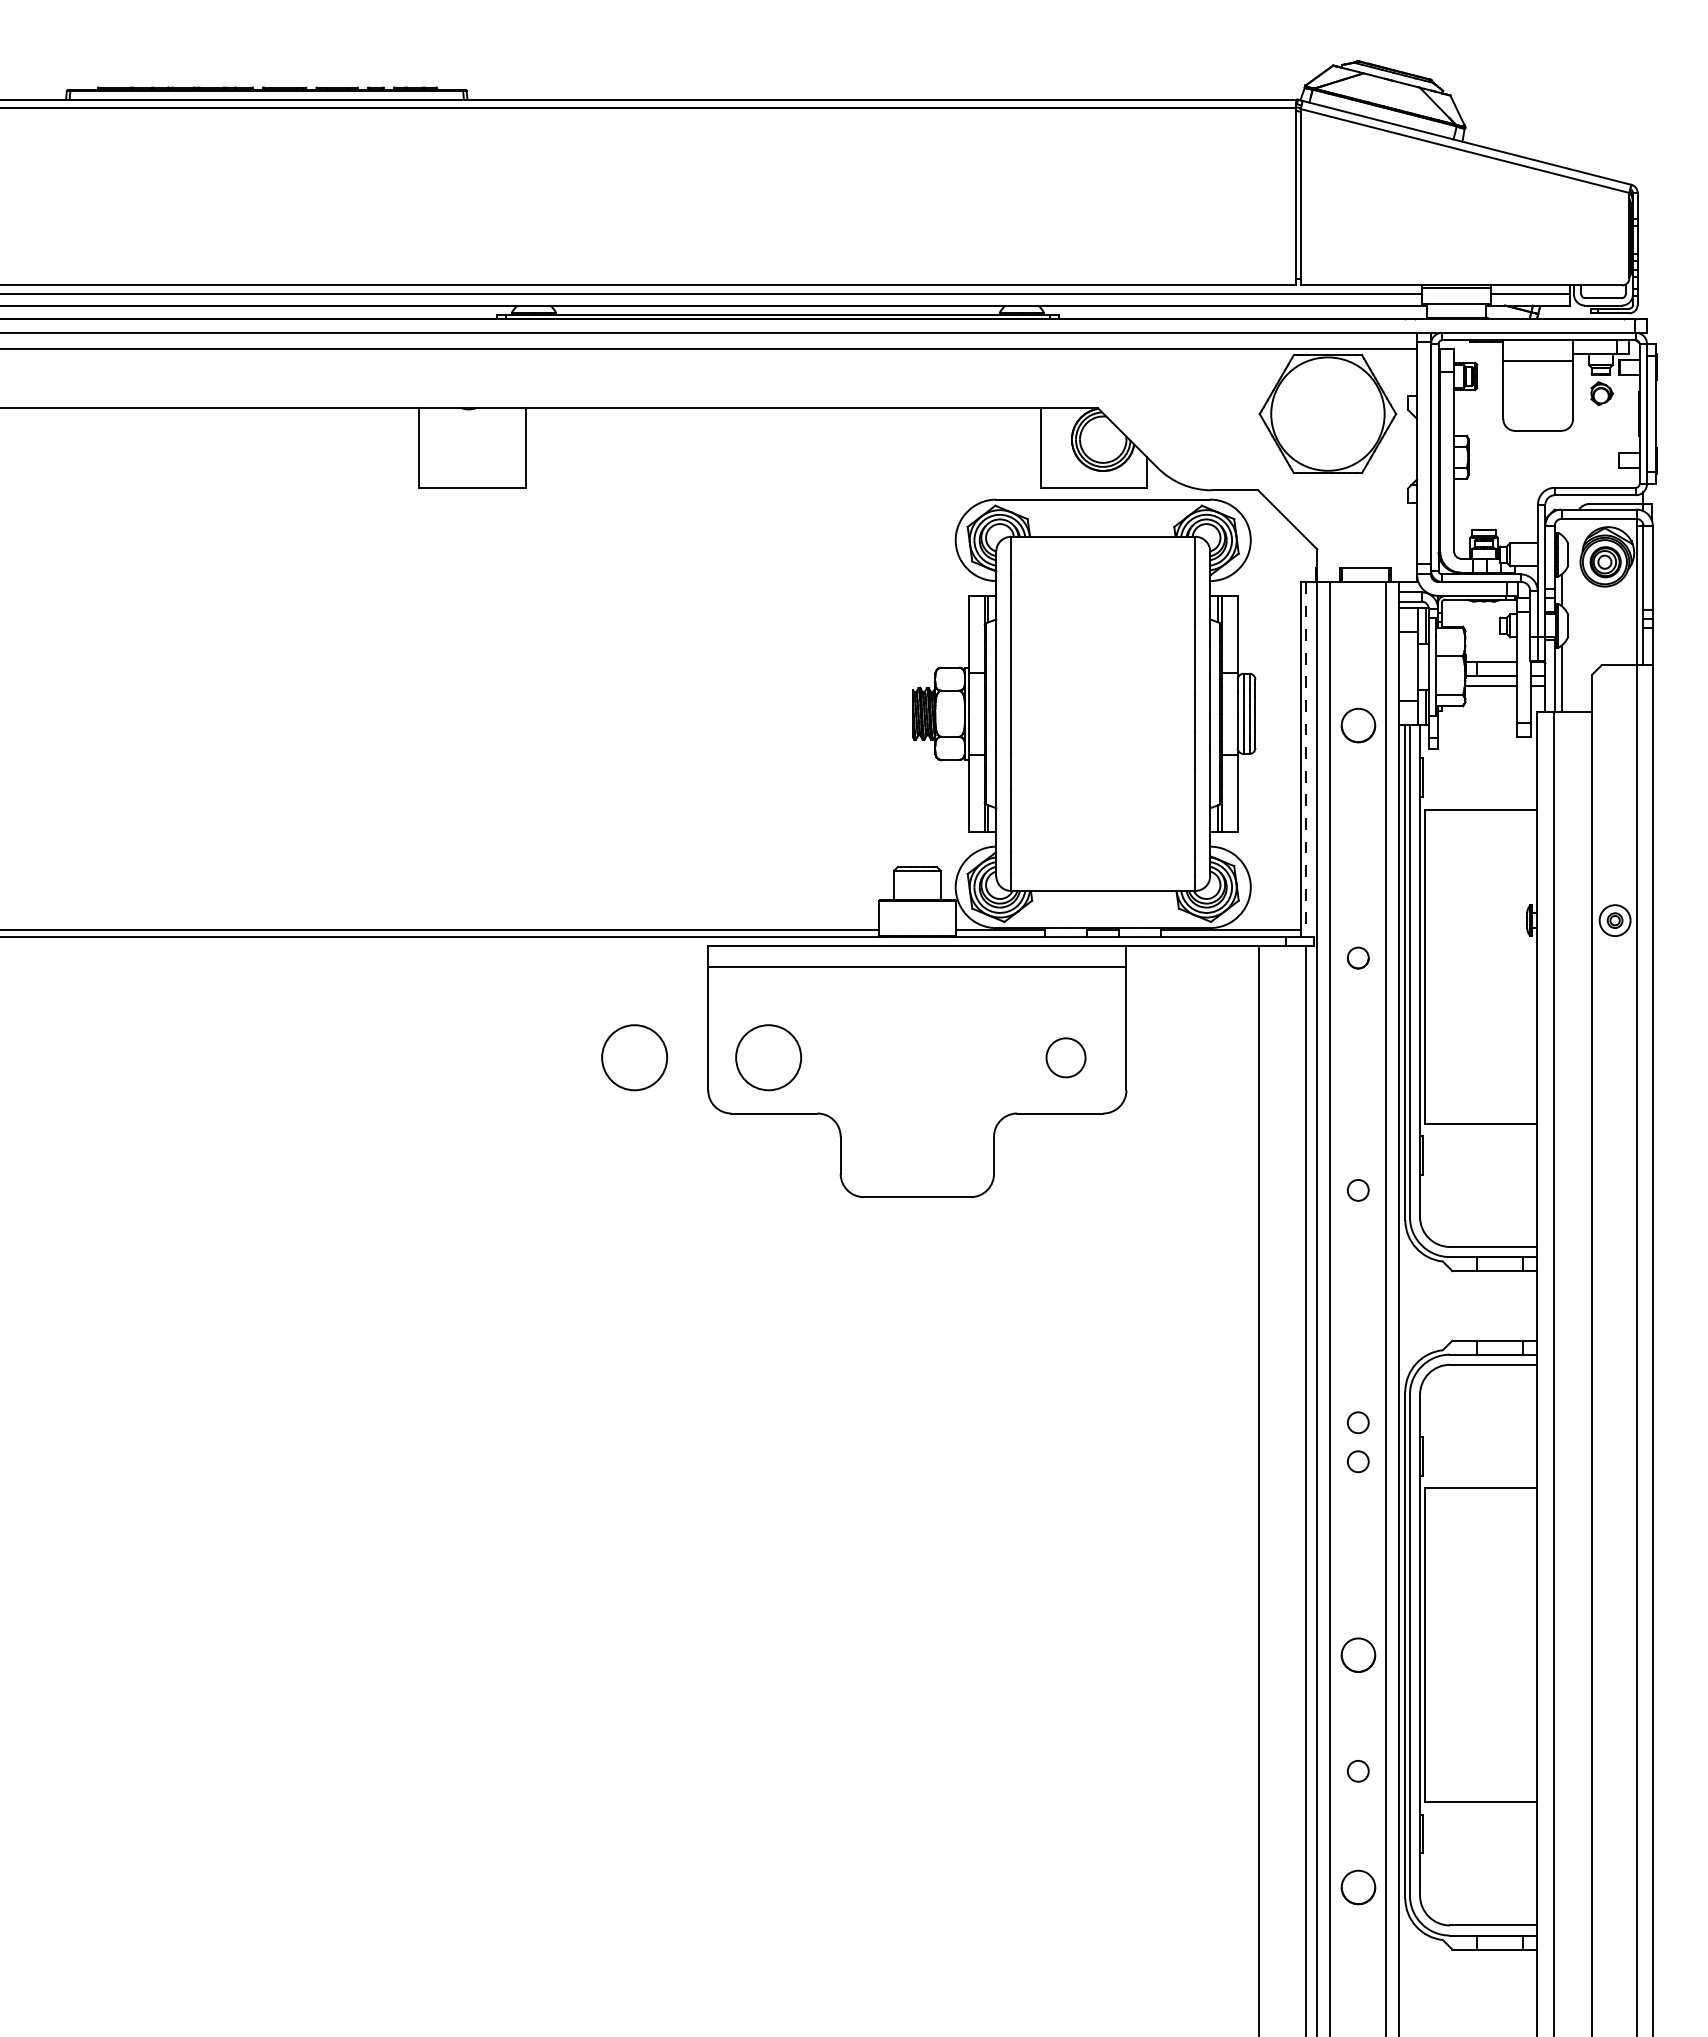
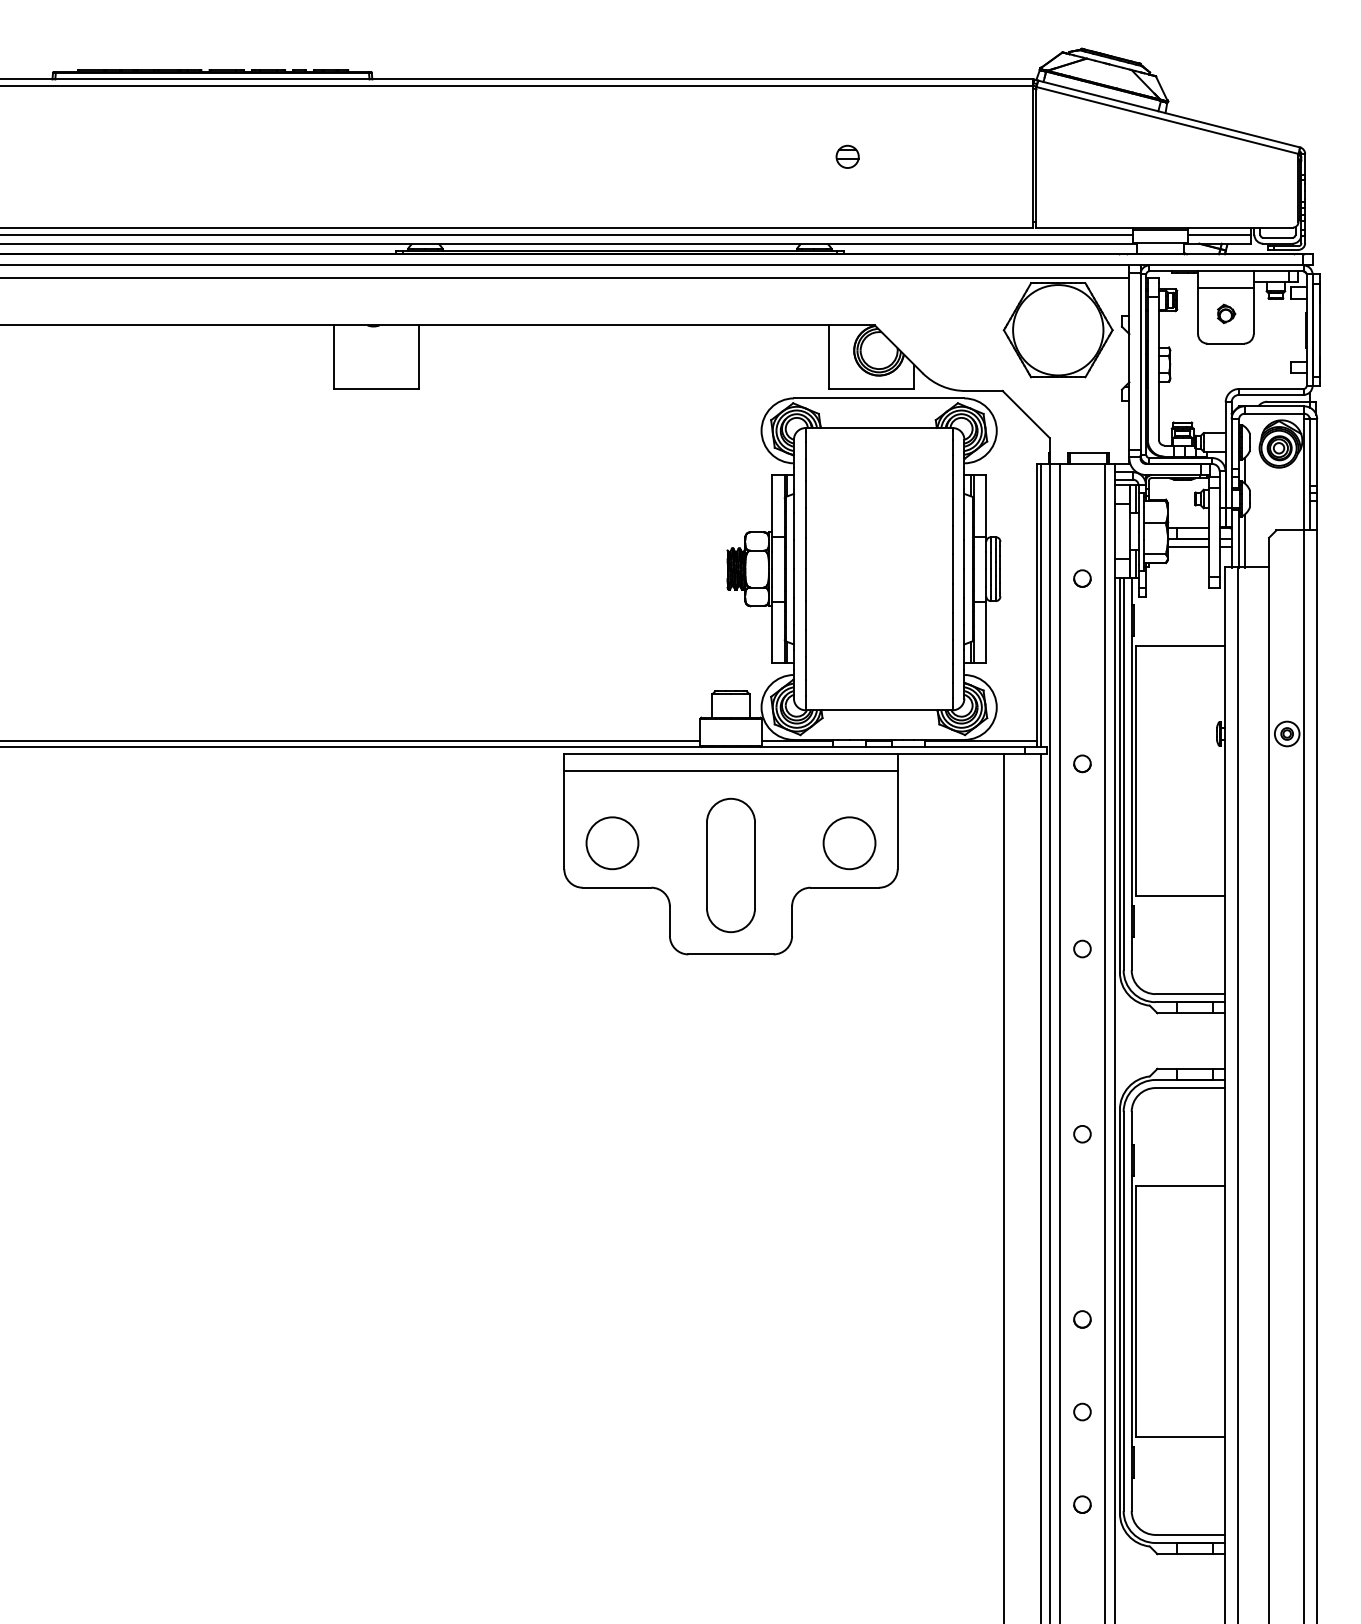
part: (1063, 196) -> (847, 156), added
part: (1601, 393) -> (1226, 313), moved
part: (1357, 725) -> (1081, 578), size x0.62
line: (1305, 759) -> (1040, 605), dashed -> solid
circle: (634, 1057) -> (505, 843), removed
circle: (1065, 1057) -> (849, 843), size x1.67
part: (917, 1085) -> (731, 865), added
circle: (1358, 1461) -> (1082, 1165), removed
part: (1357, 1654) -> (1081, 1318), size x0.62
part: (1357, 1887) -> (1081, 1504), size x0.62

